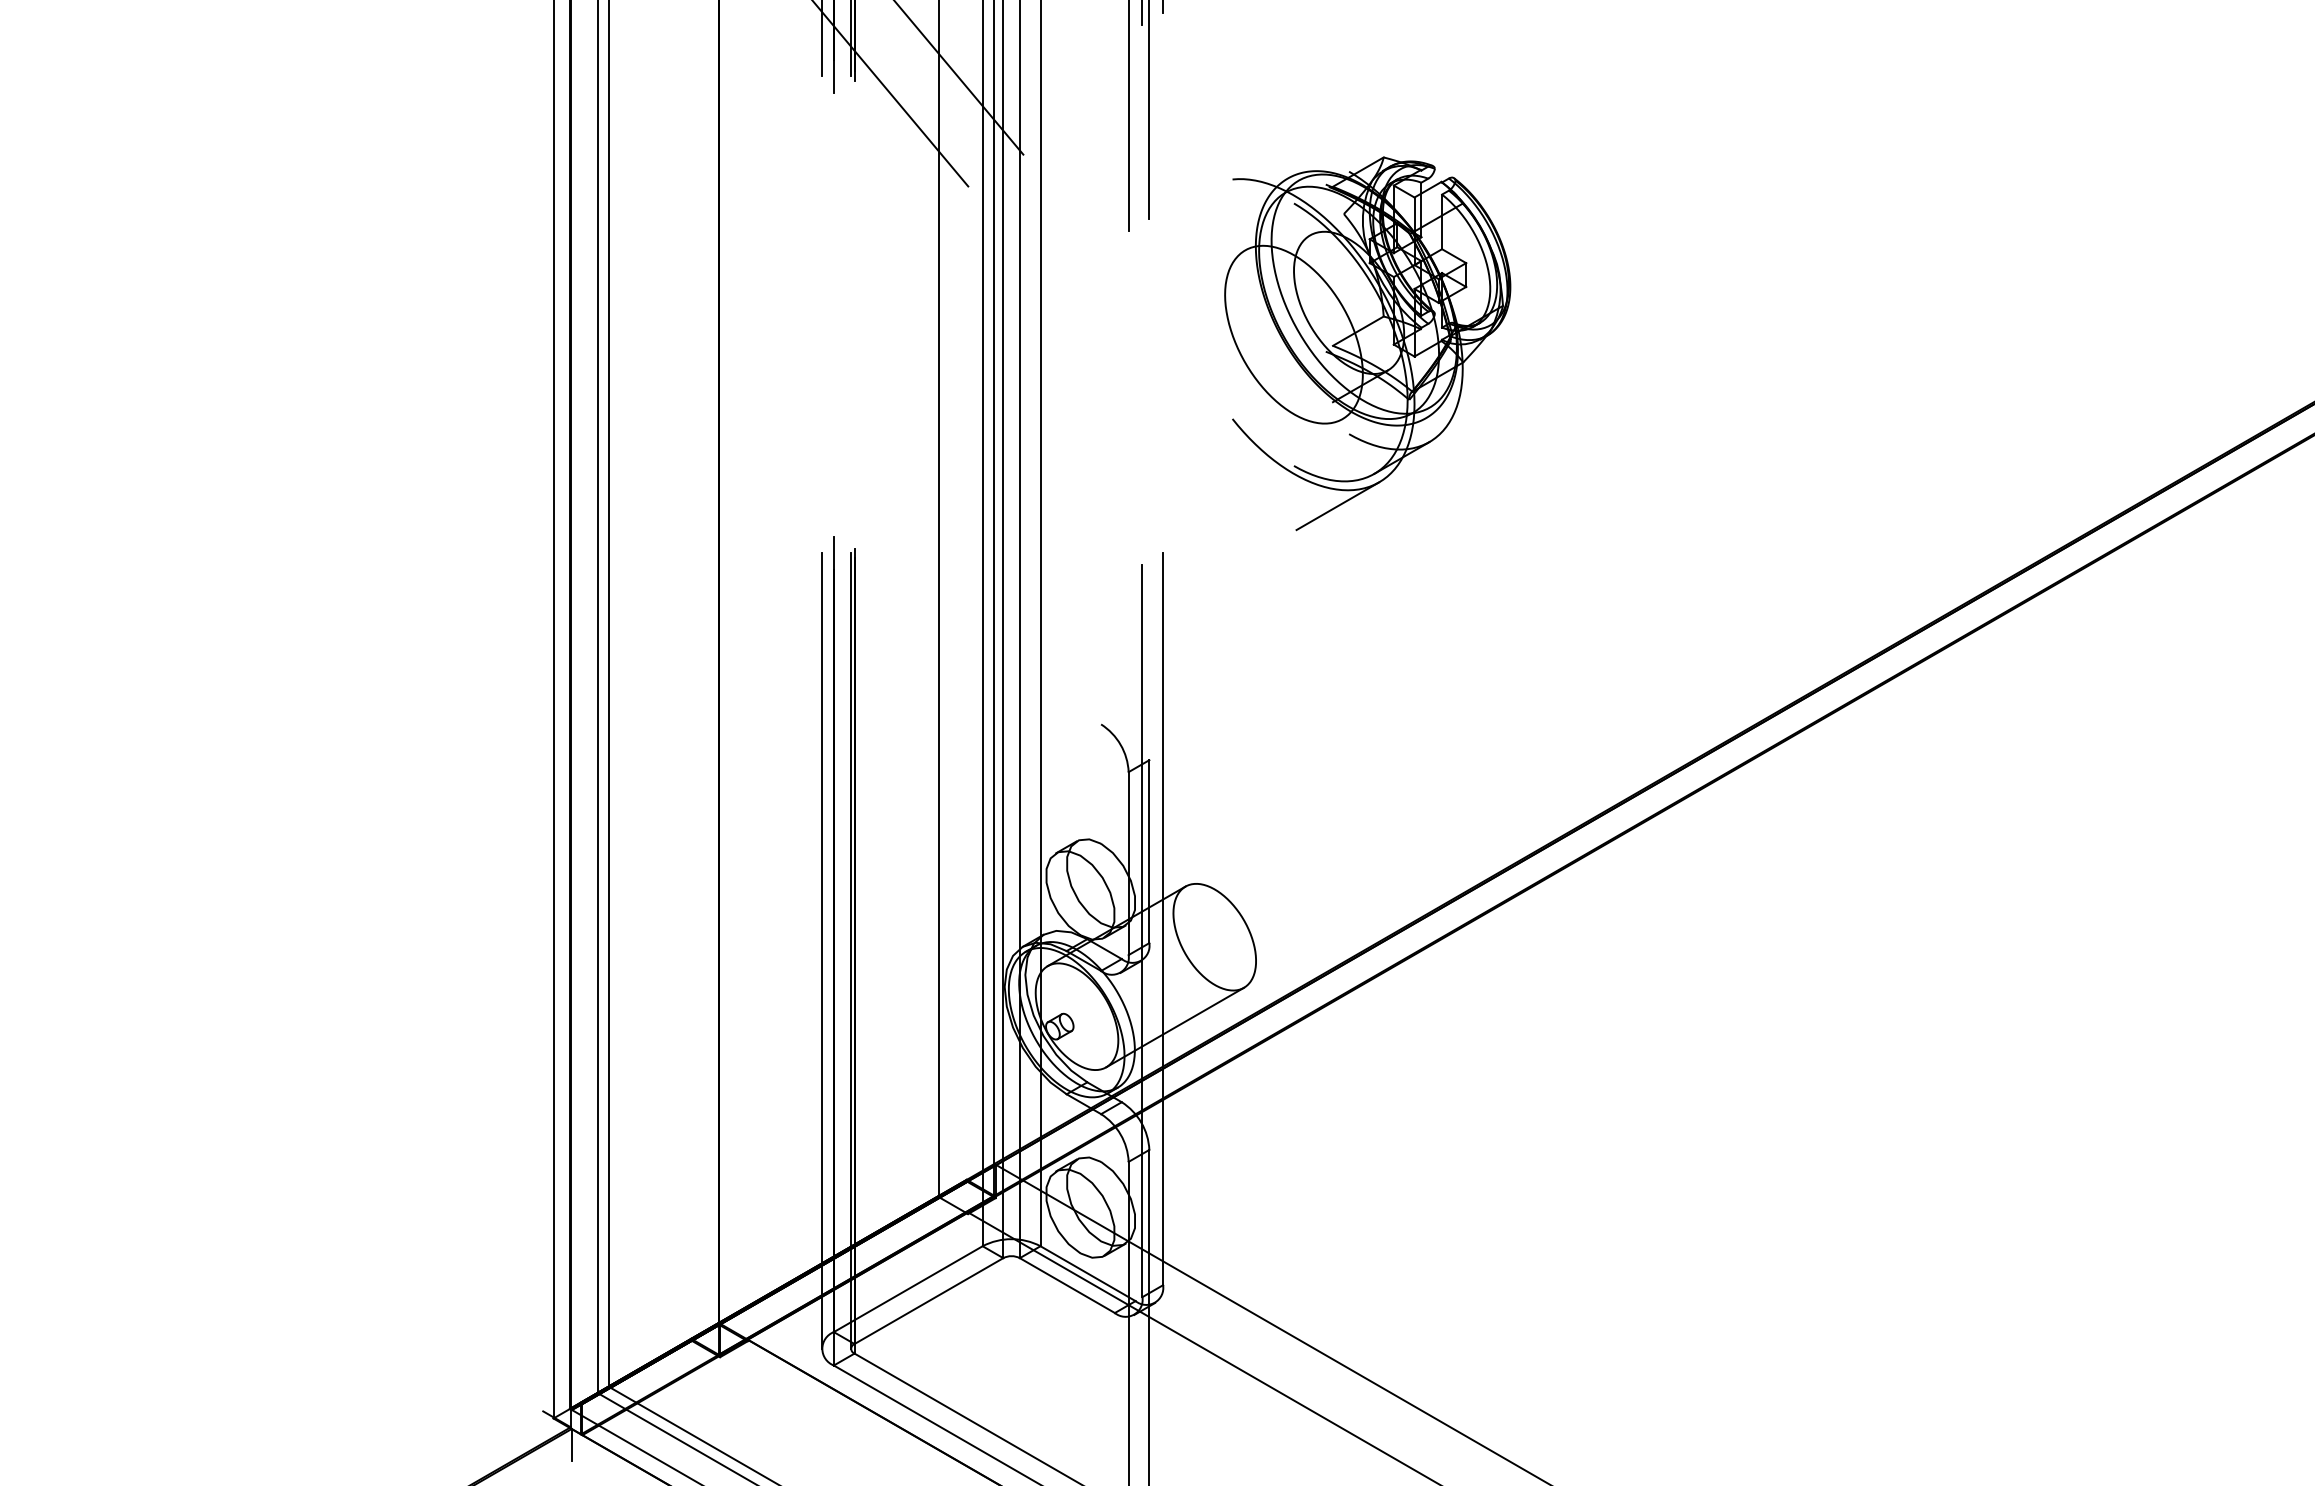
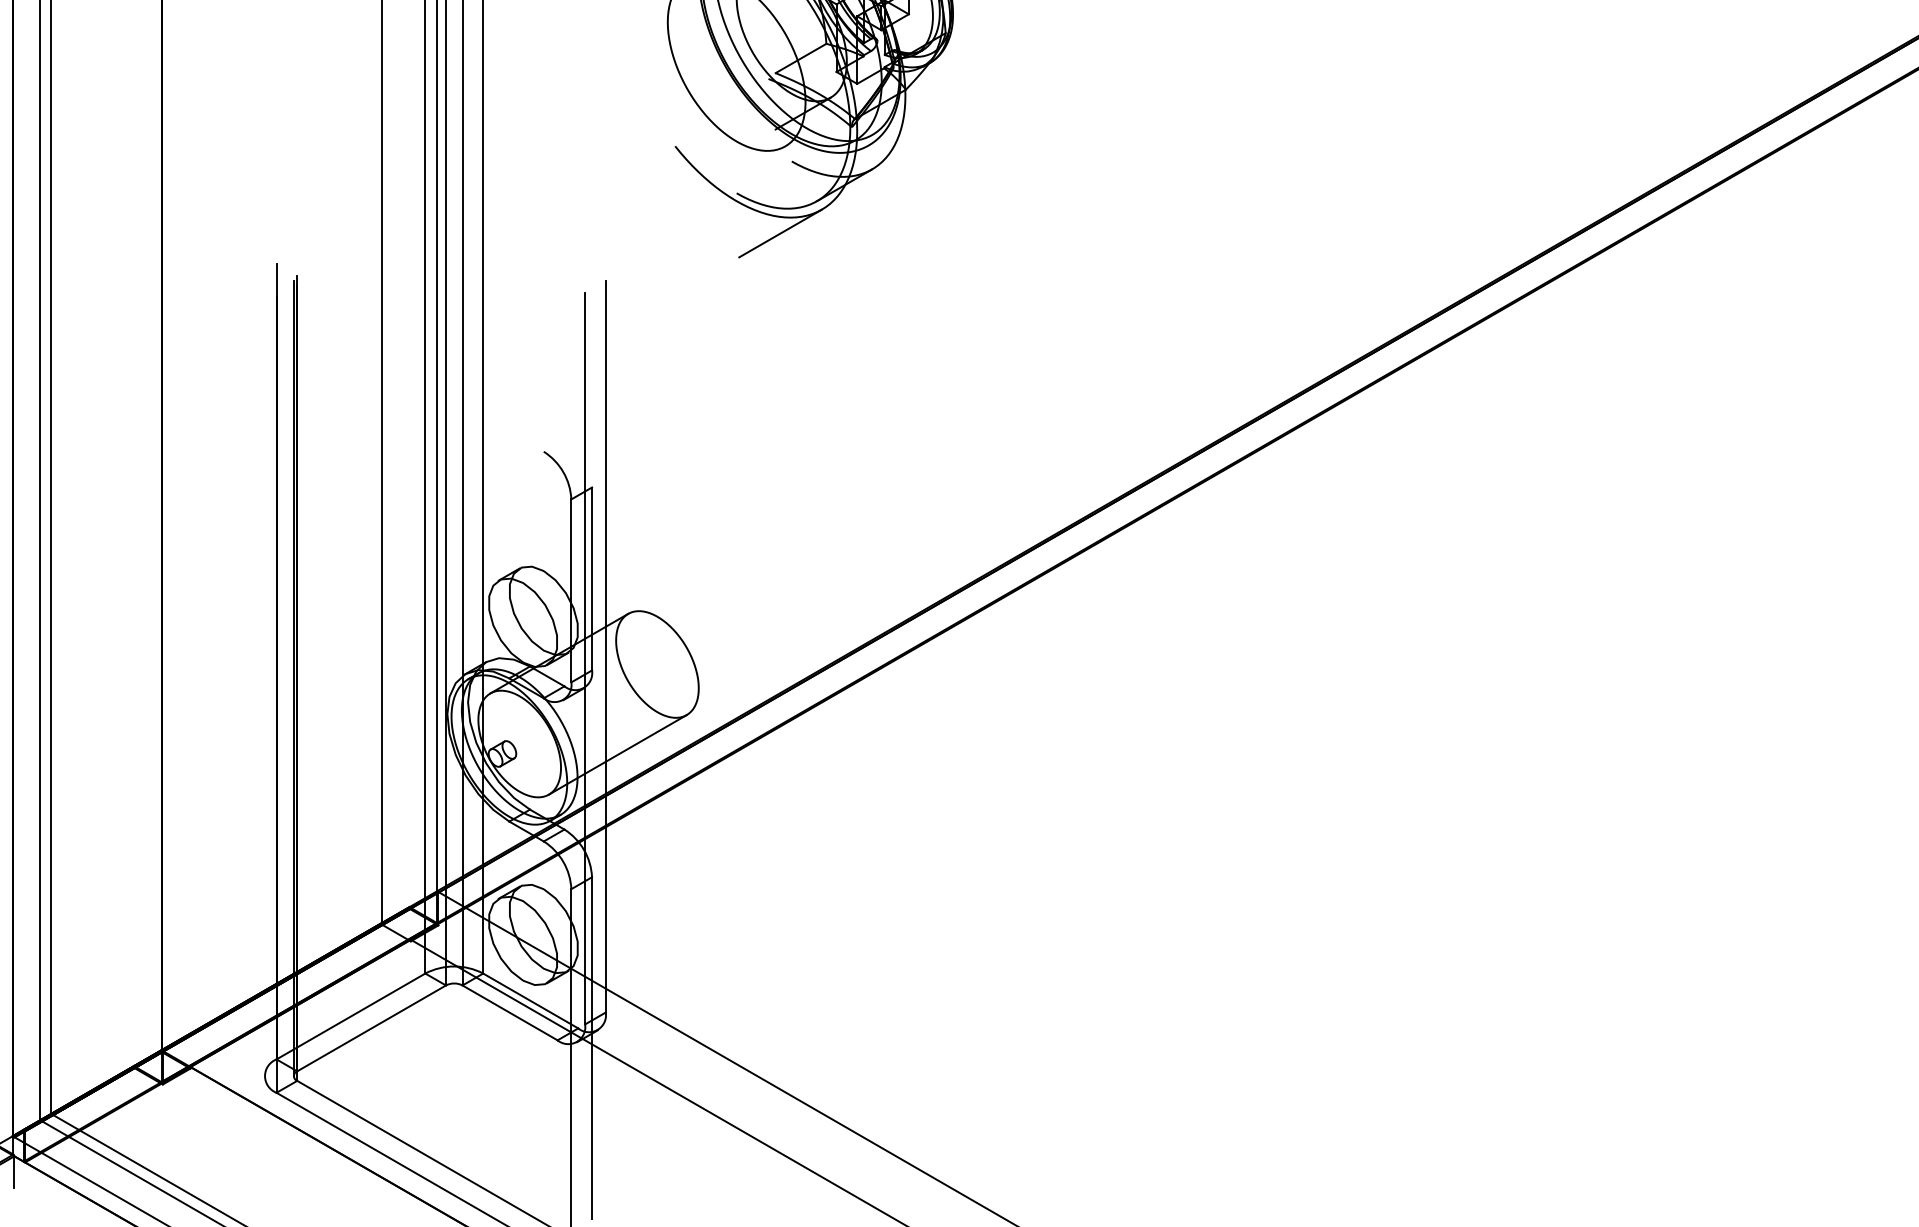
line: (821, 950) -> (264, 677), removed

